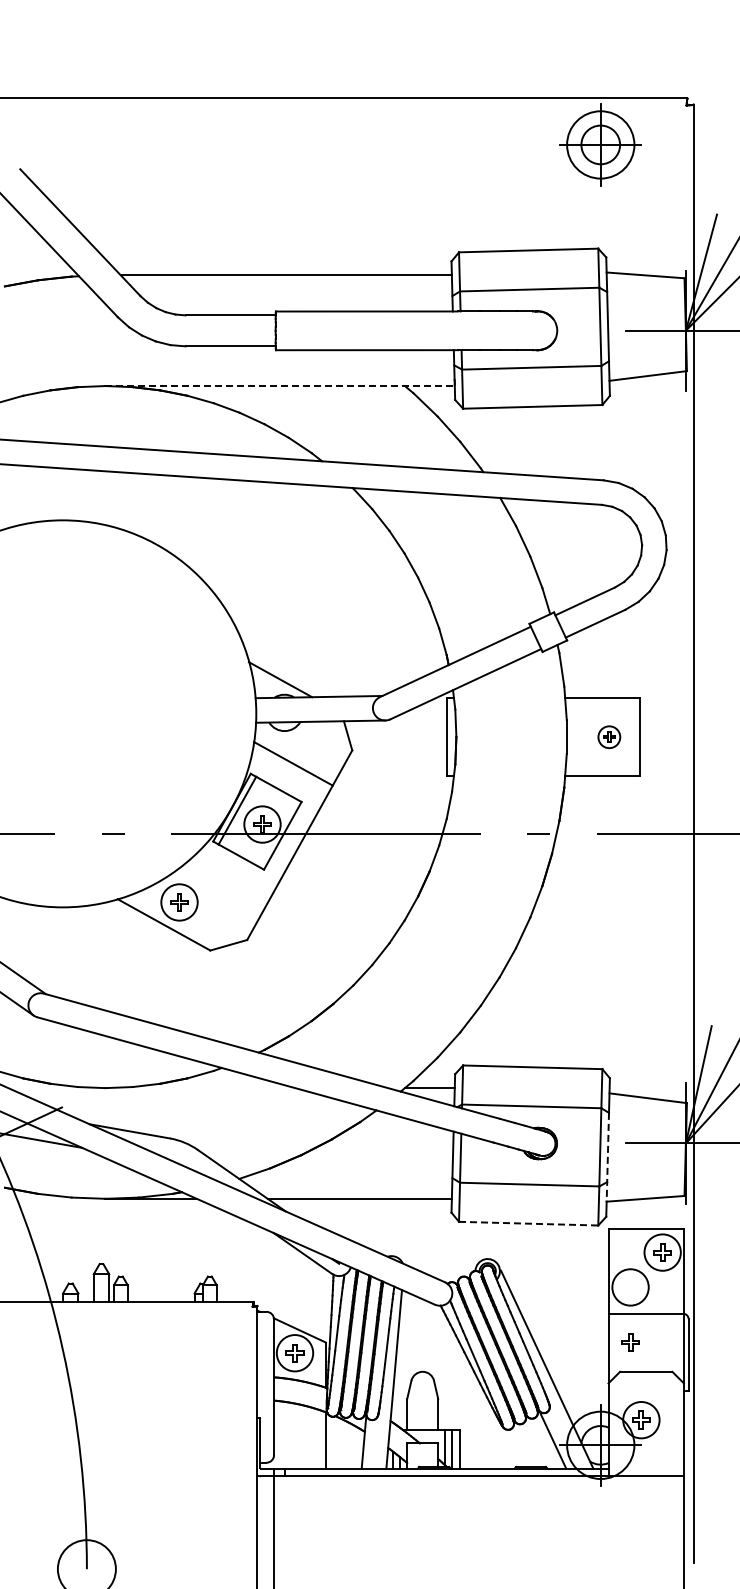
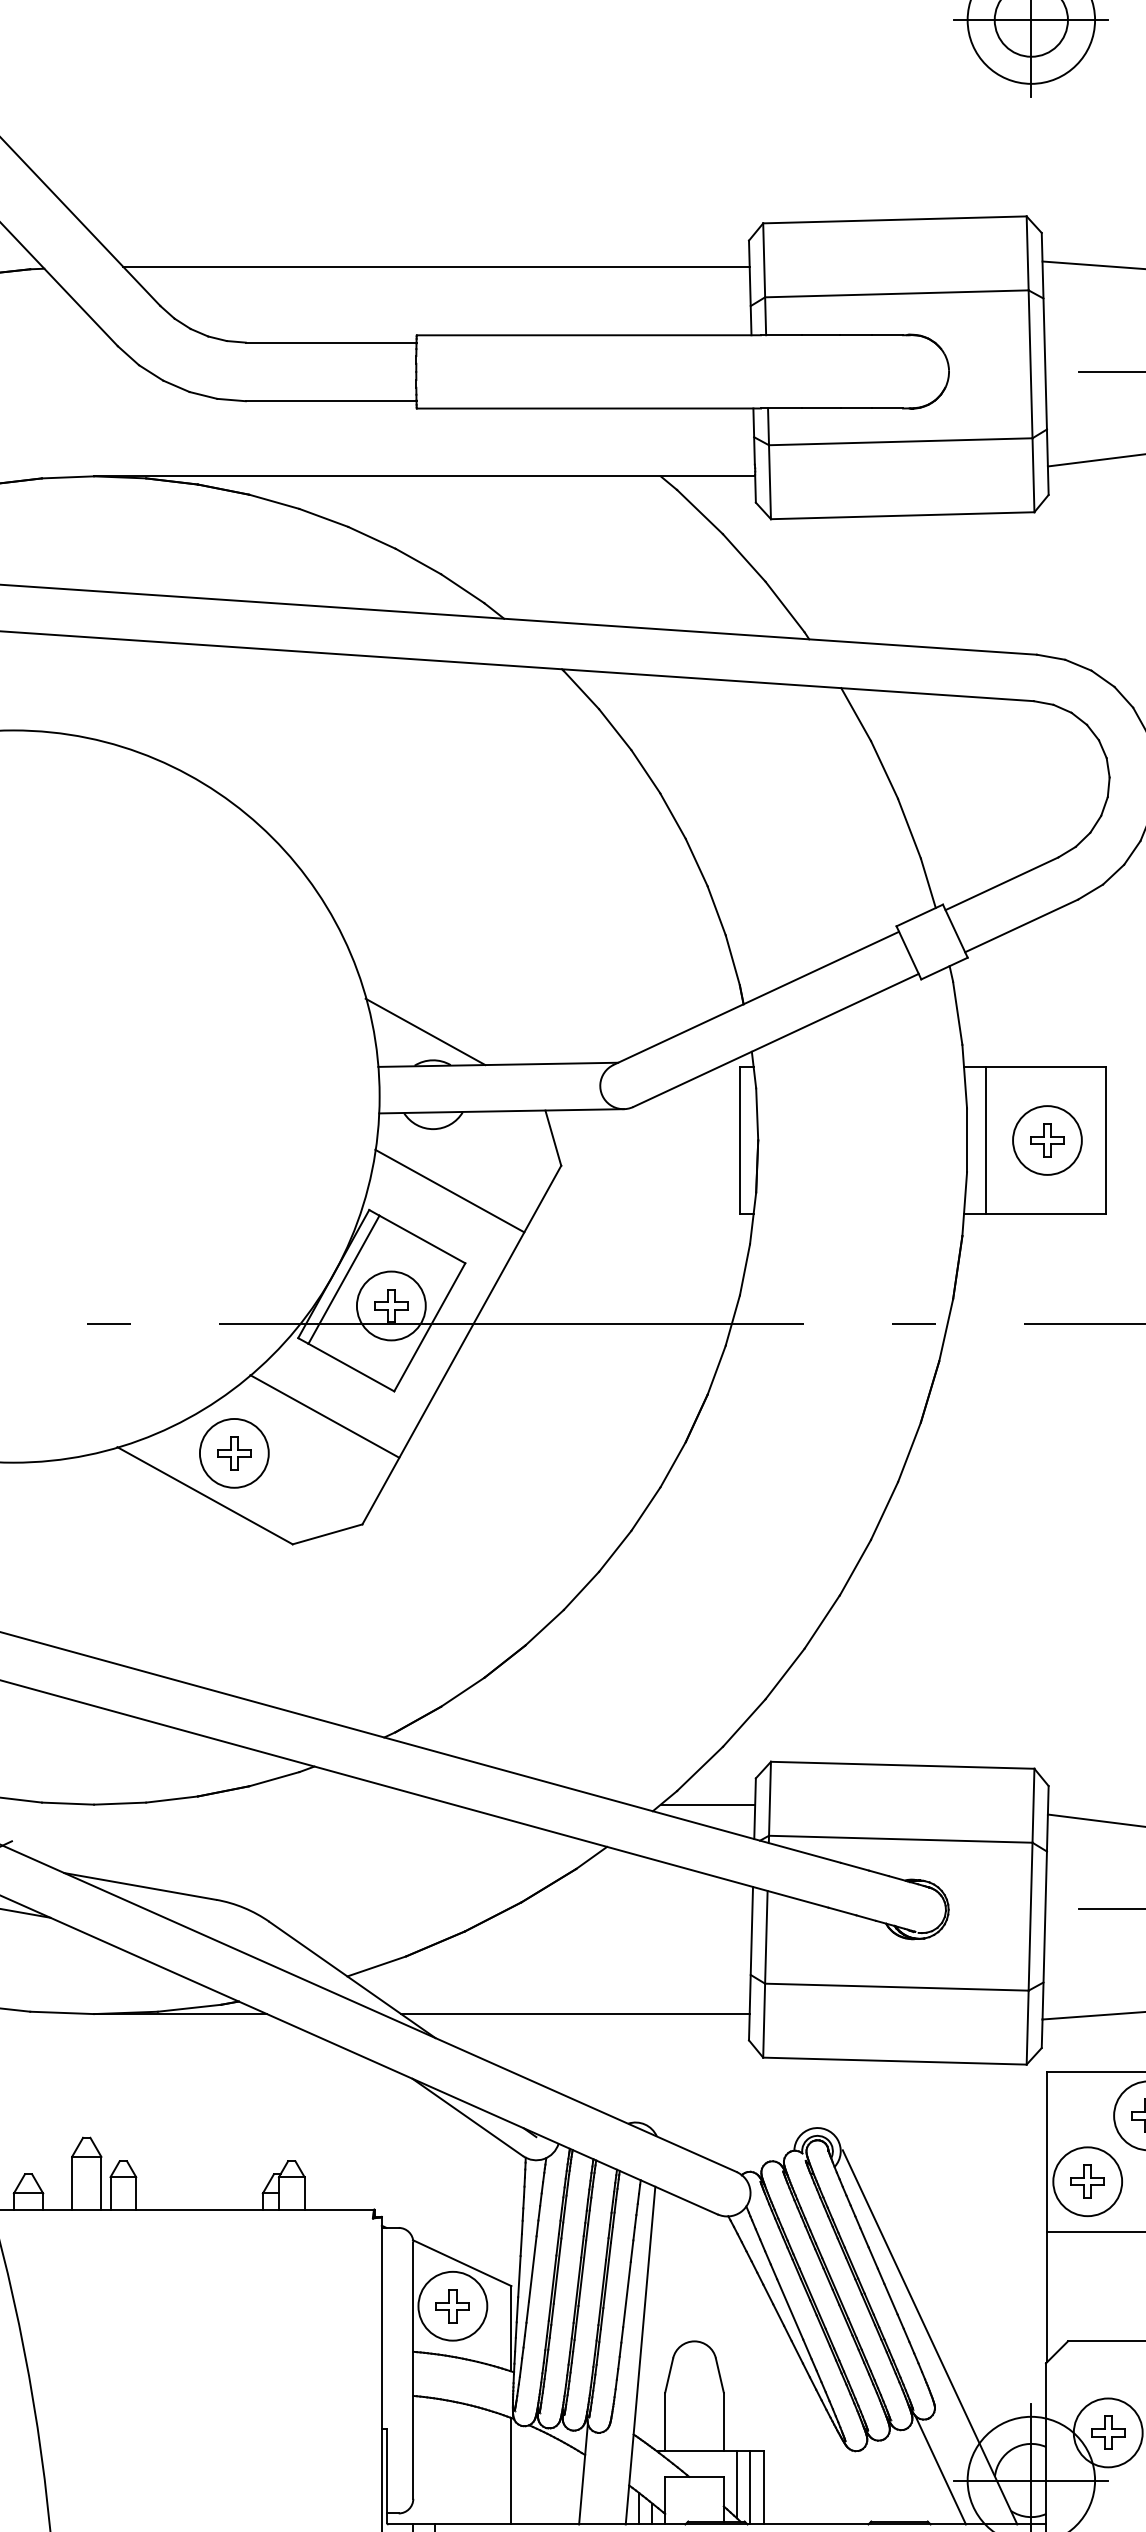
line: (280, 386) -> (425, 477), dashed -> solid
line: (576, 736) -> (985, 1139), added
part: (609, 737) -> (1047, 1141), size x1.67
line: (226, 882) -> (323, 1415), added
line: (607, 1157) -> (1044, 1935), dashed -> solid
line: (528, 1223) -> (894, 2060), dashed -> solid
part: (630, 1342) -> (1087, 2181), moved

